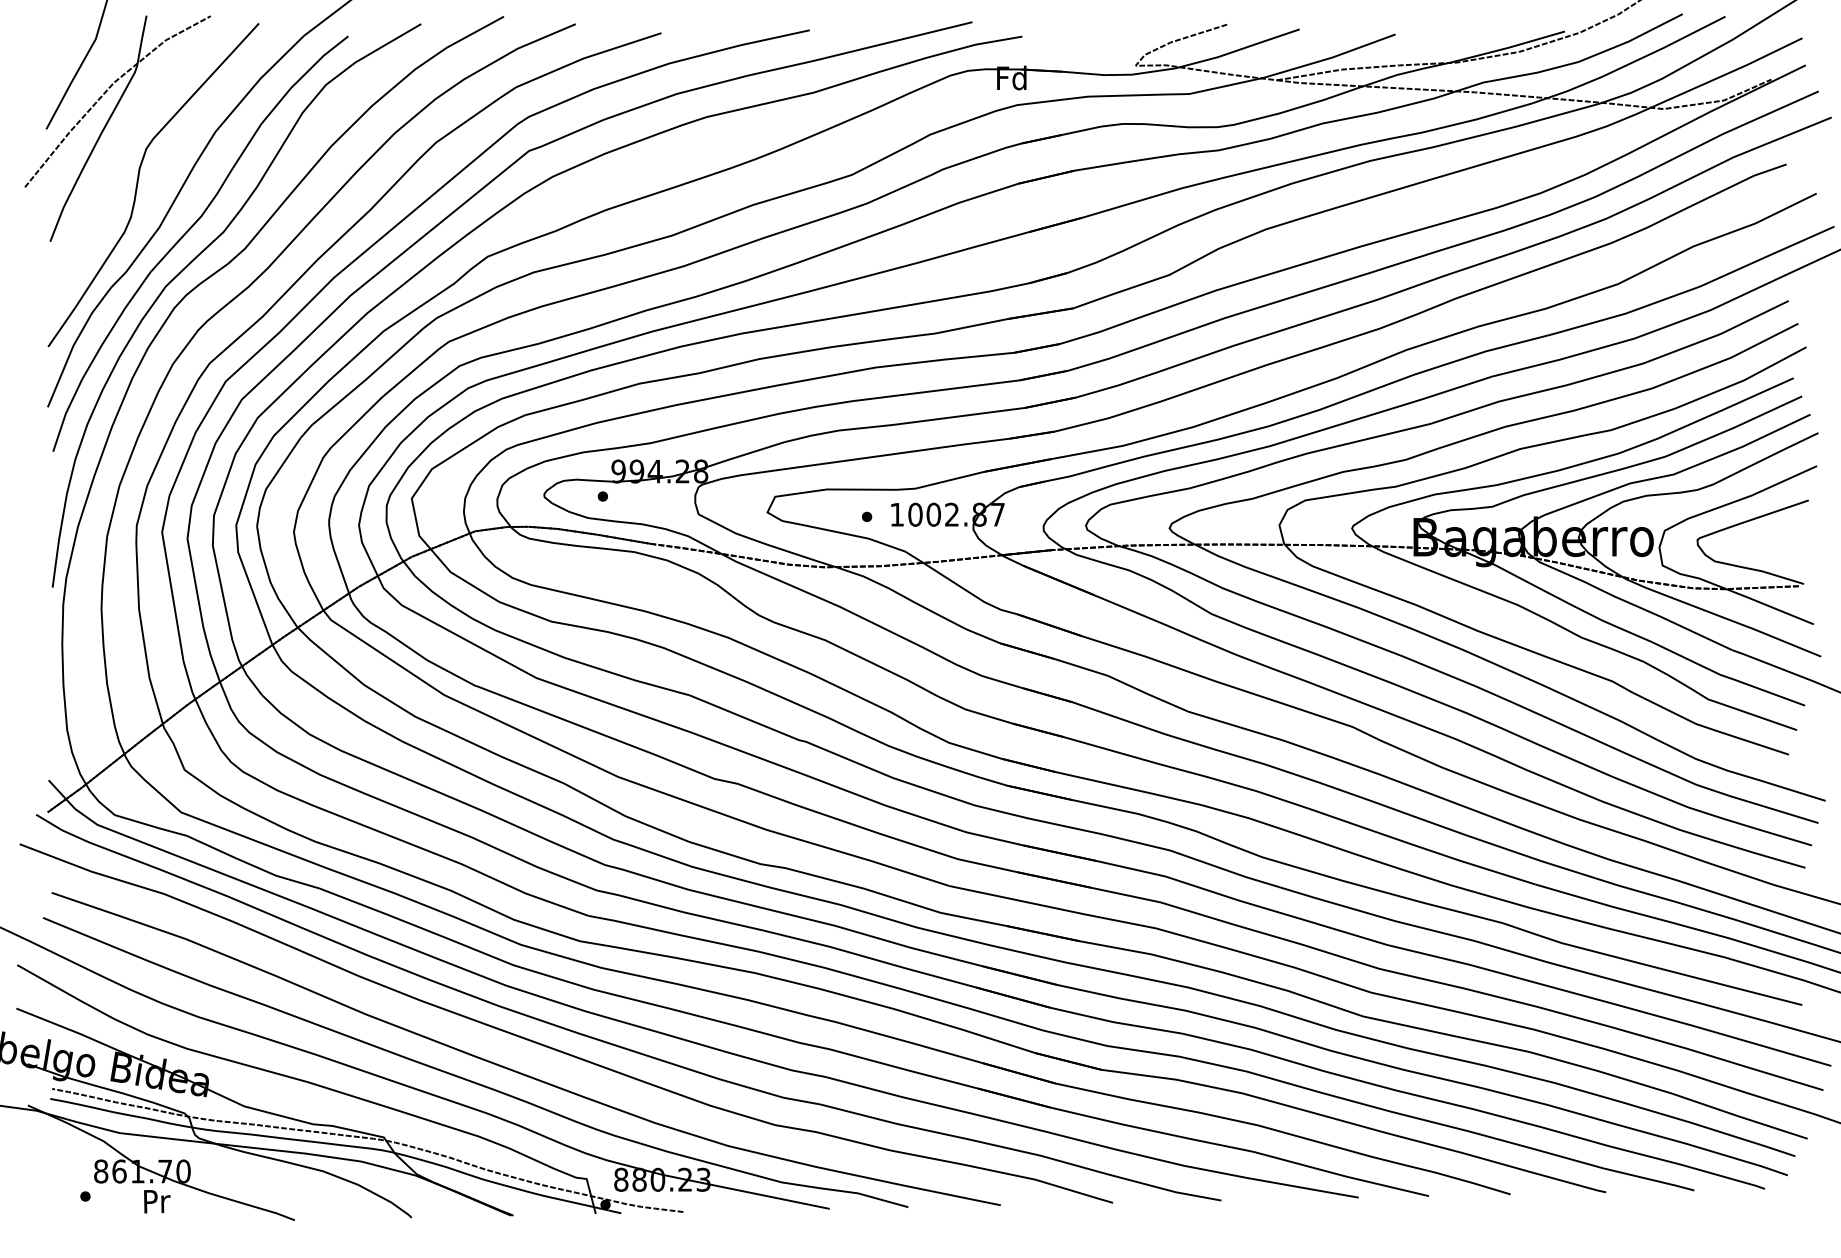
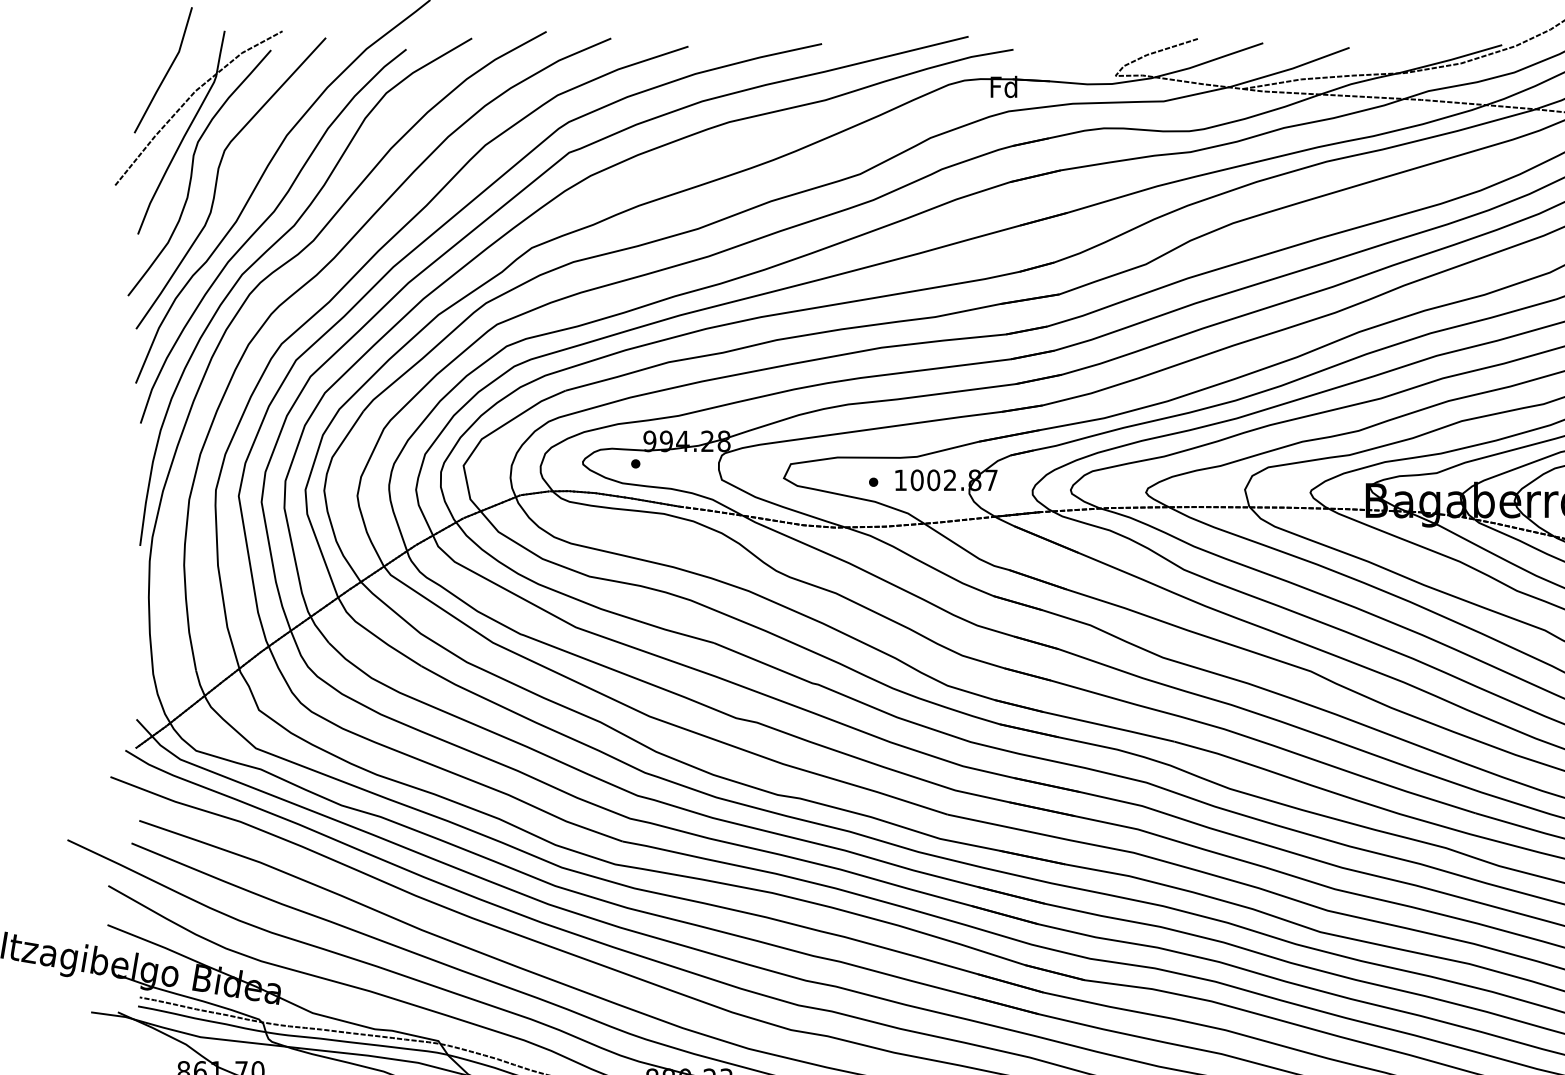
curve: (111, 170) -> (193, 170), added

